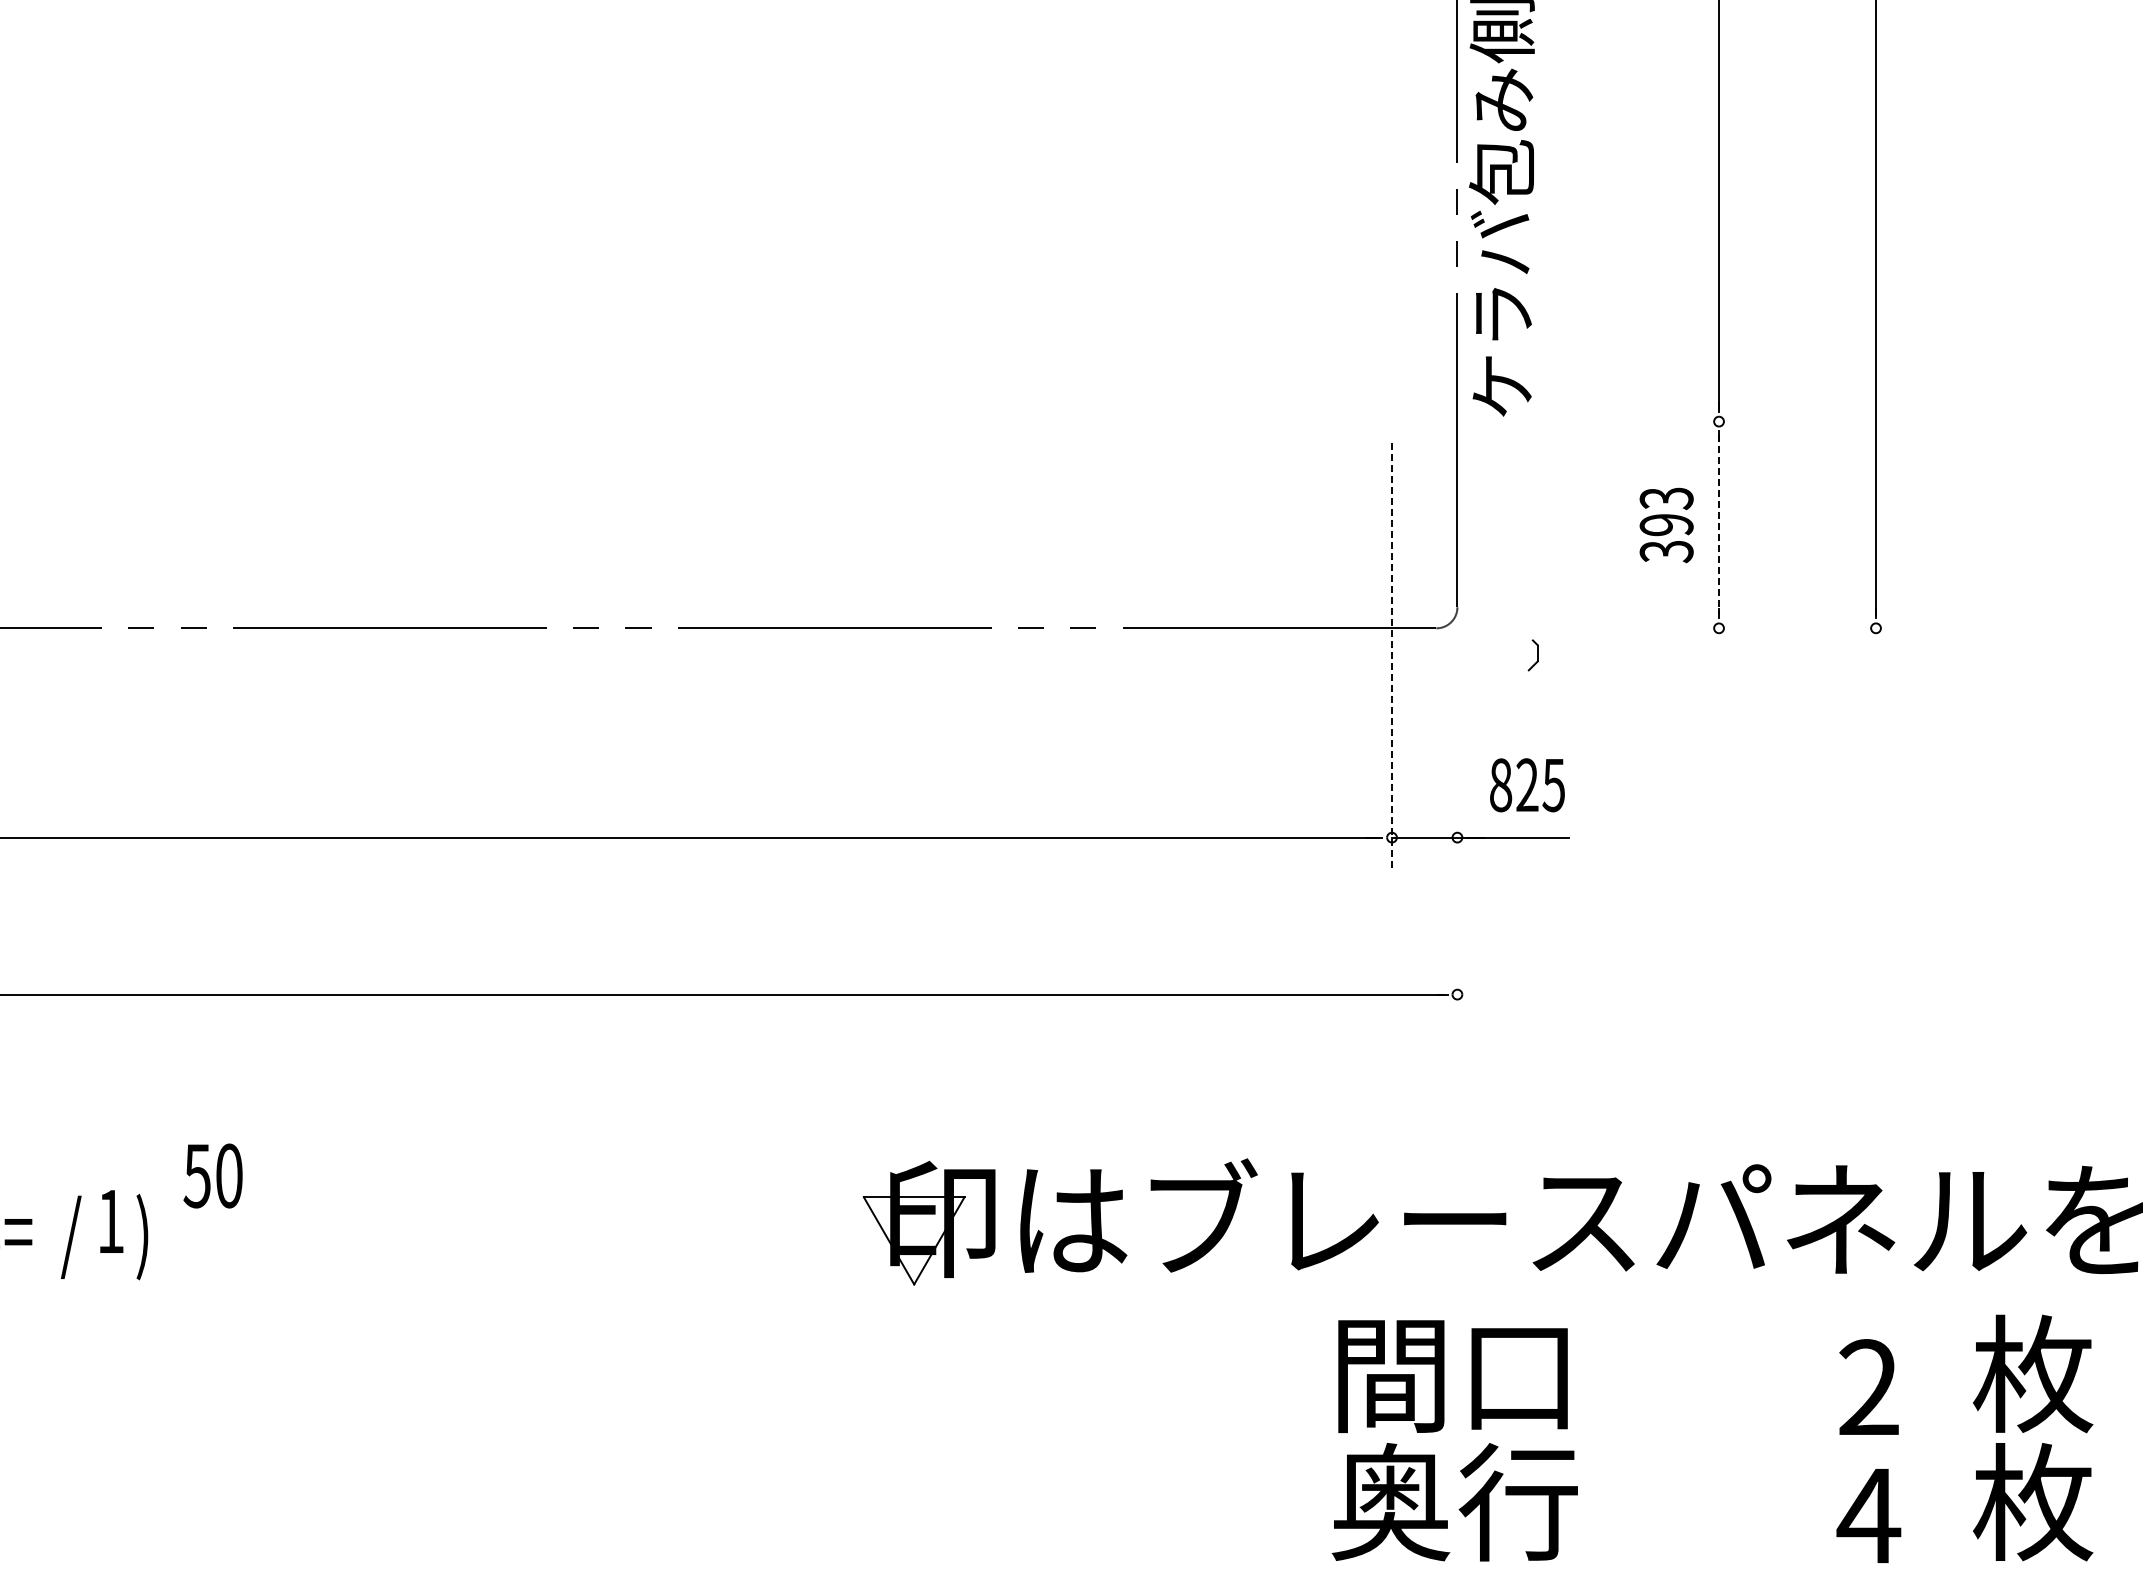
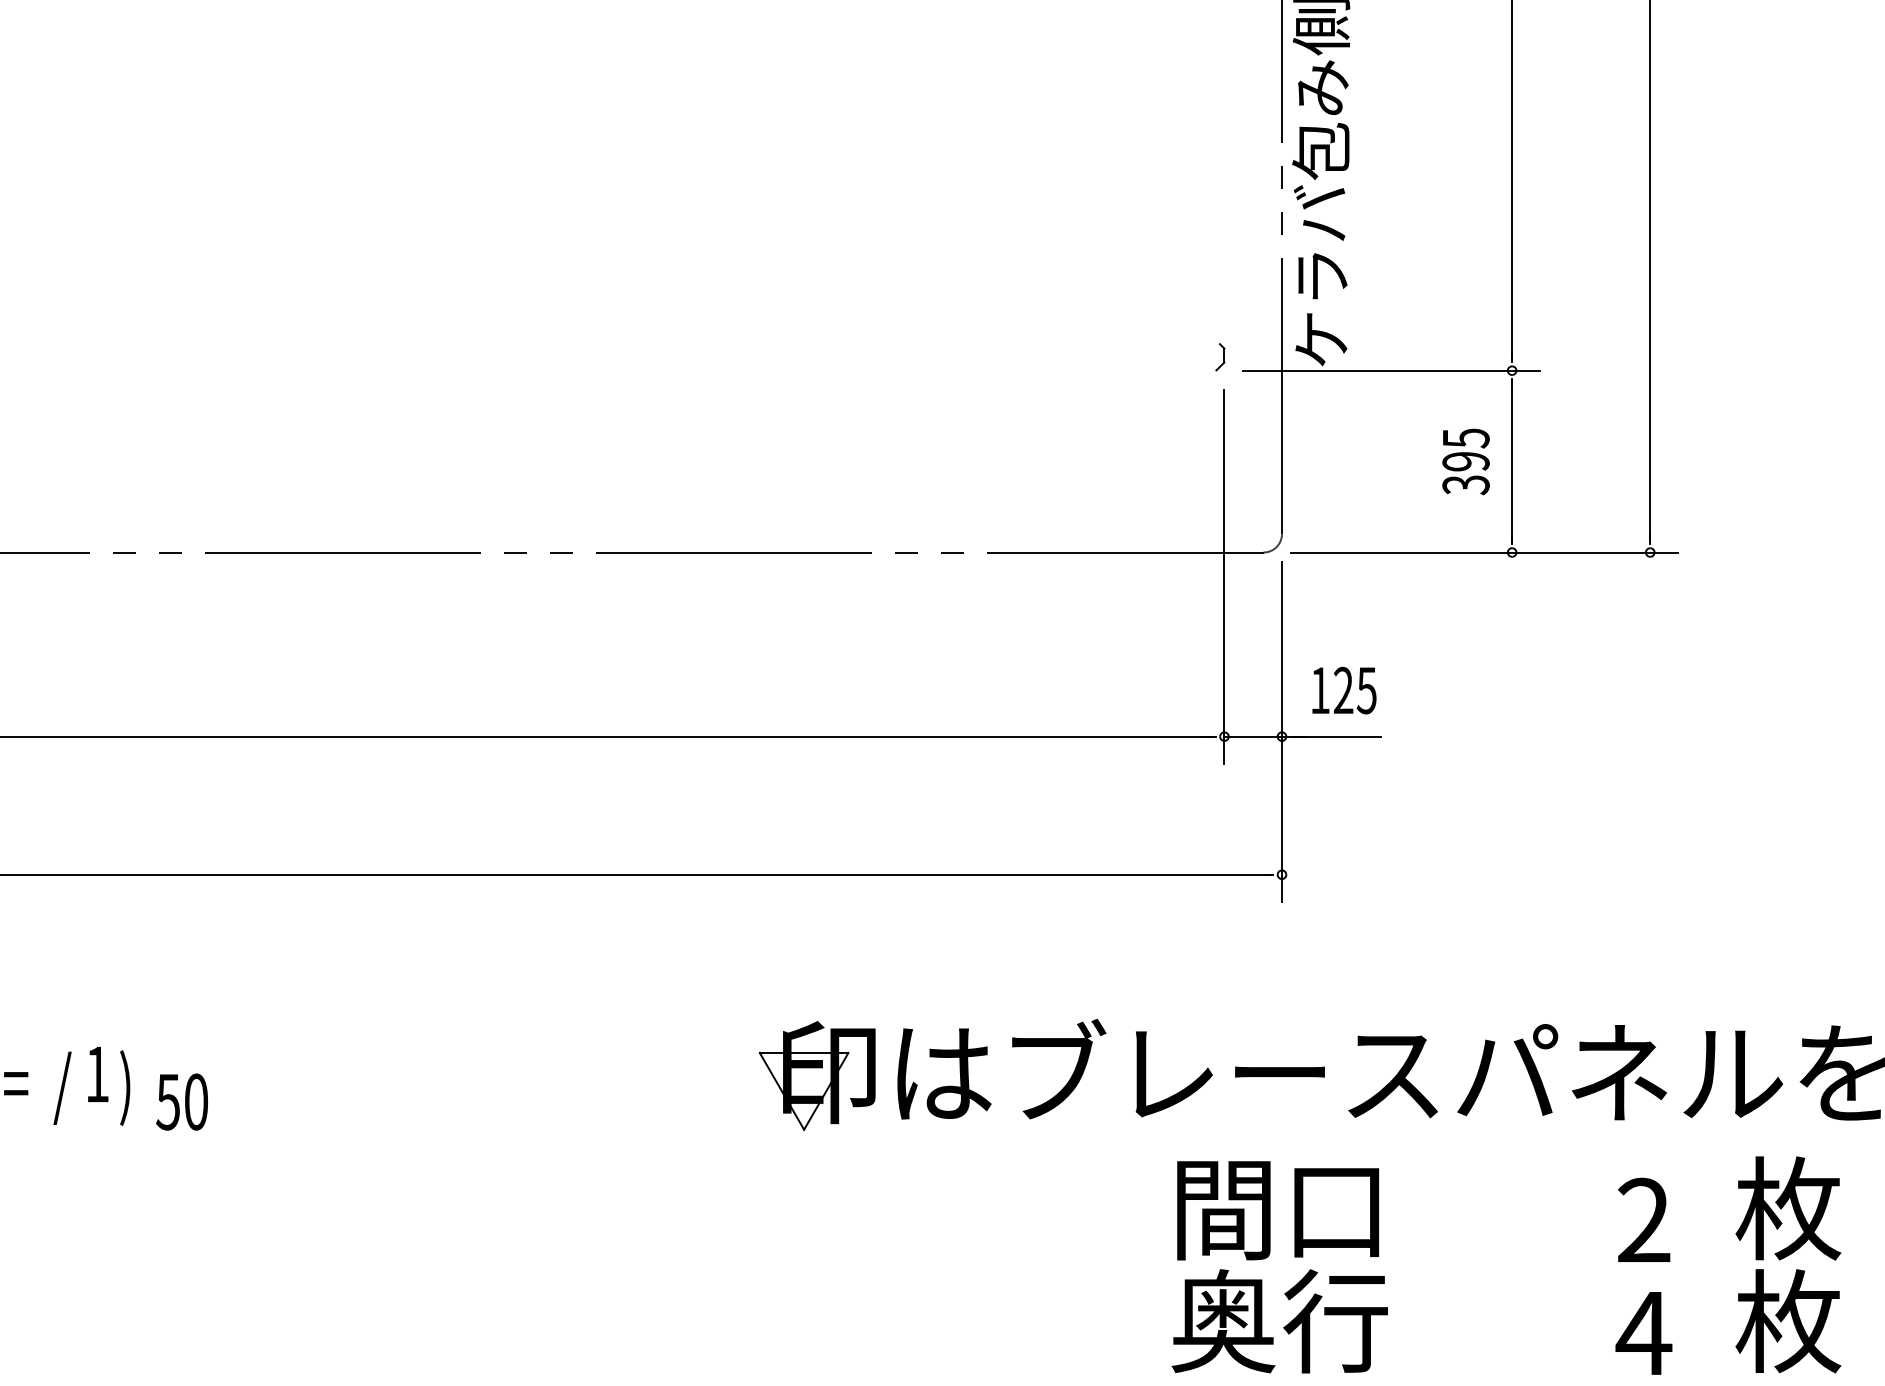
line: (1581, 421) -> (1391, 370), added
text: (1666, 498) -> (1465, 438), 393 -> 395
line: (1719, 525) -> (1512, 462), dashed -> solid
line: (1687, 628) -> (1484, 552), added
part: (1532, 655) -> (1219, 357), moved
line: (1392, 656) -> (1224, 577), dashed -> solid
text: (1501, 785) -> (1320, 690), 825 -> 125
line: (1457, 832) -> (1282, 732), added
text: (212, 1175) -> (181, 1101), moved

